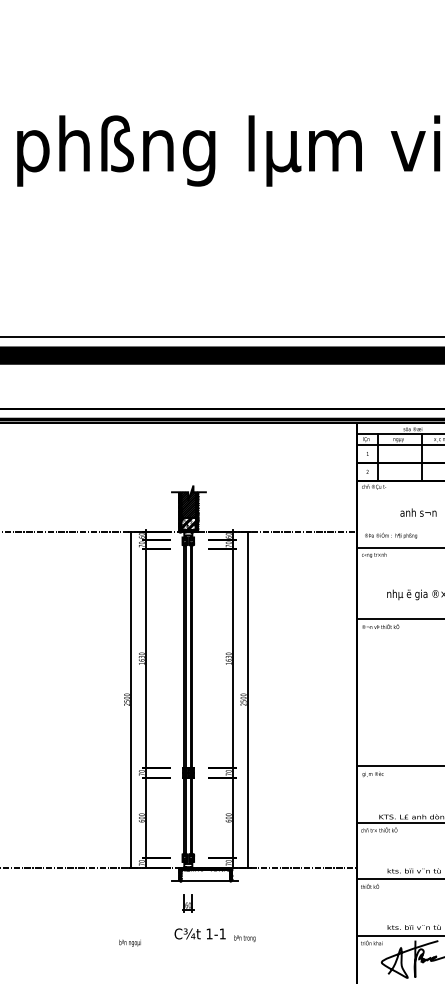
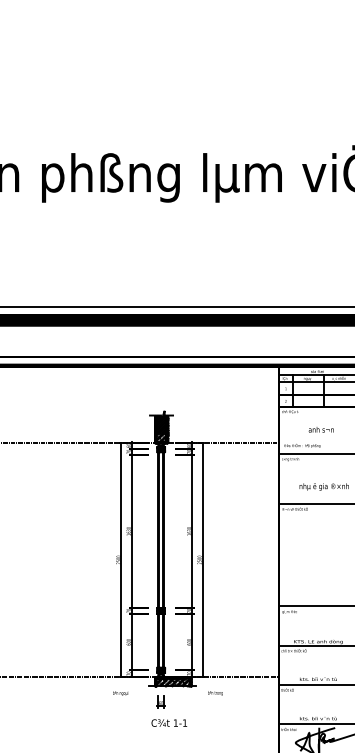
hatch: (204, 875) -> (172, 682), added
text: (244, 938) -> (215, 693), moved
text: (130, 943) -> (120, 693), moved

